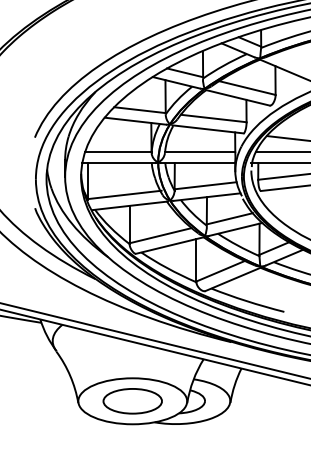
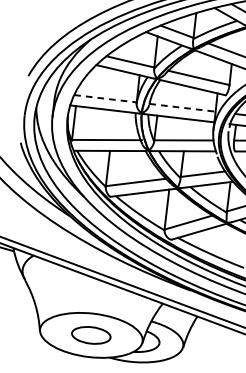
line: (118, 151) -> (105, 98), solid -> dashed
line: (200, 151) -> (182, 107), solid -> dashed
part: (132, 401) -> (91, 335), size x0.7

